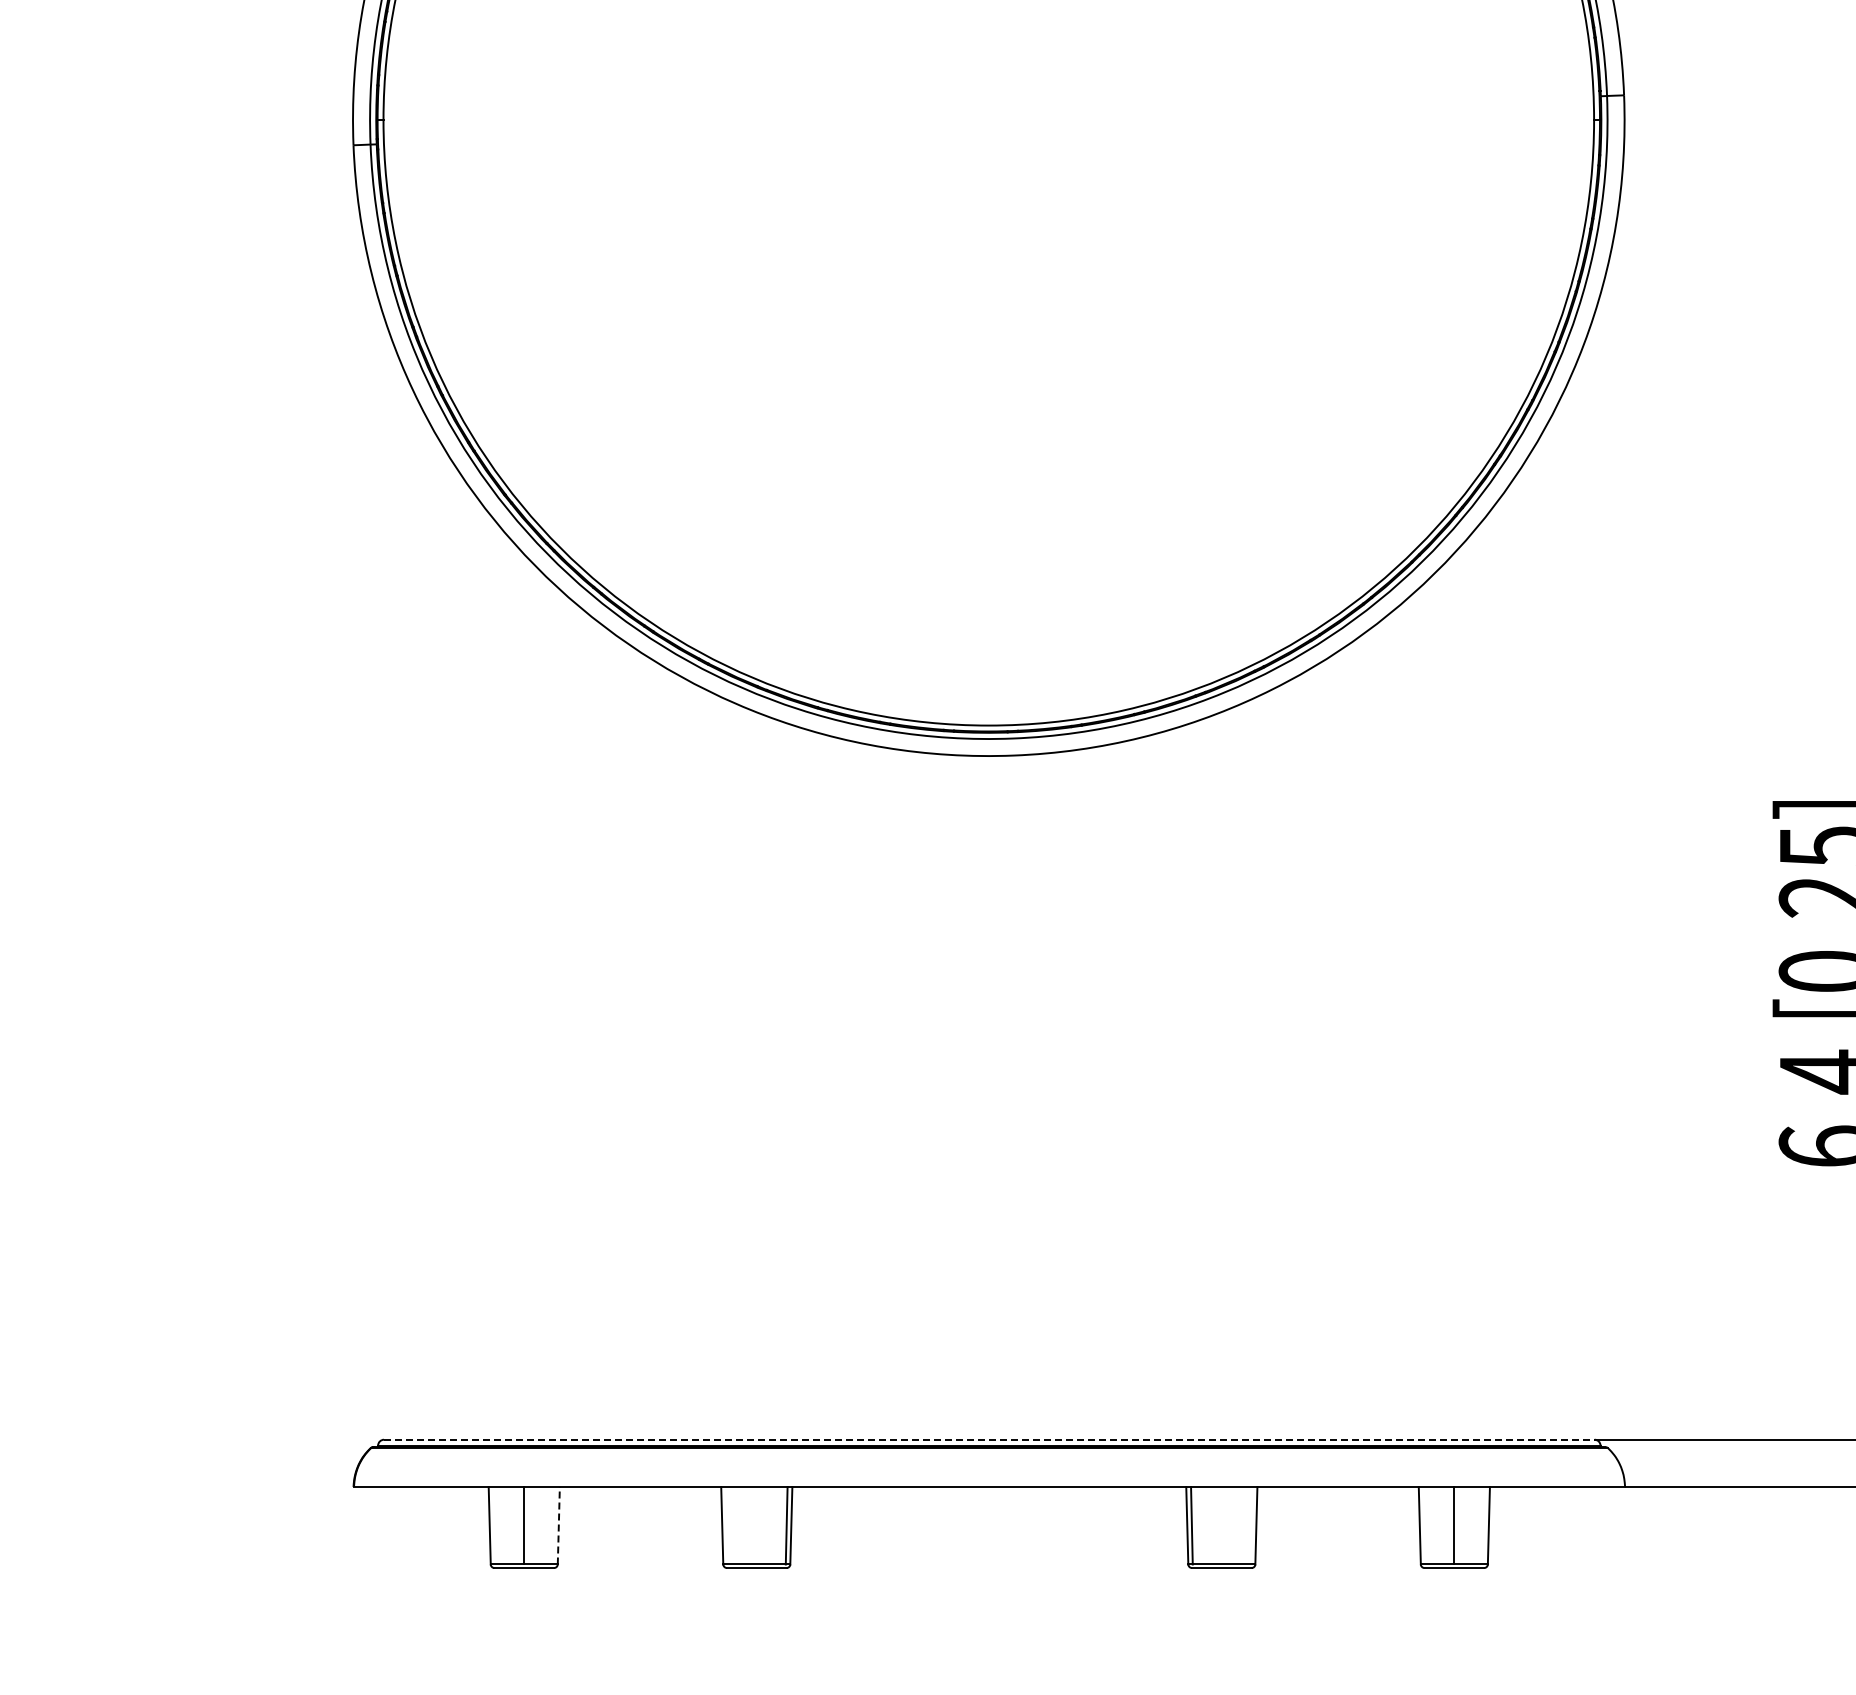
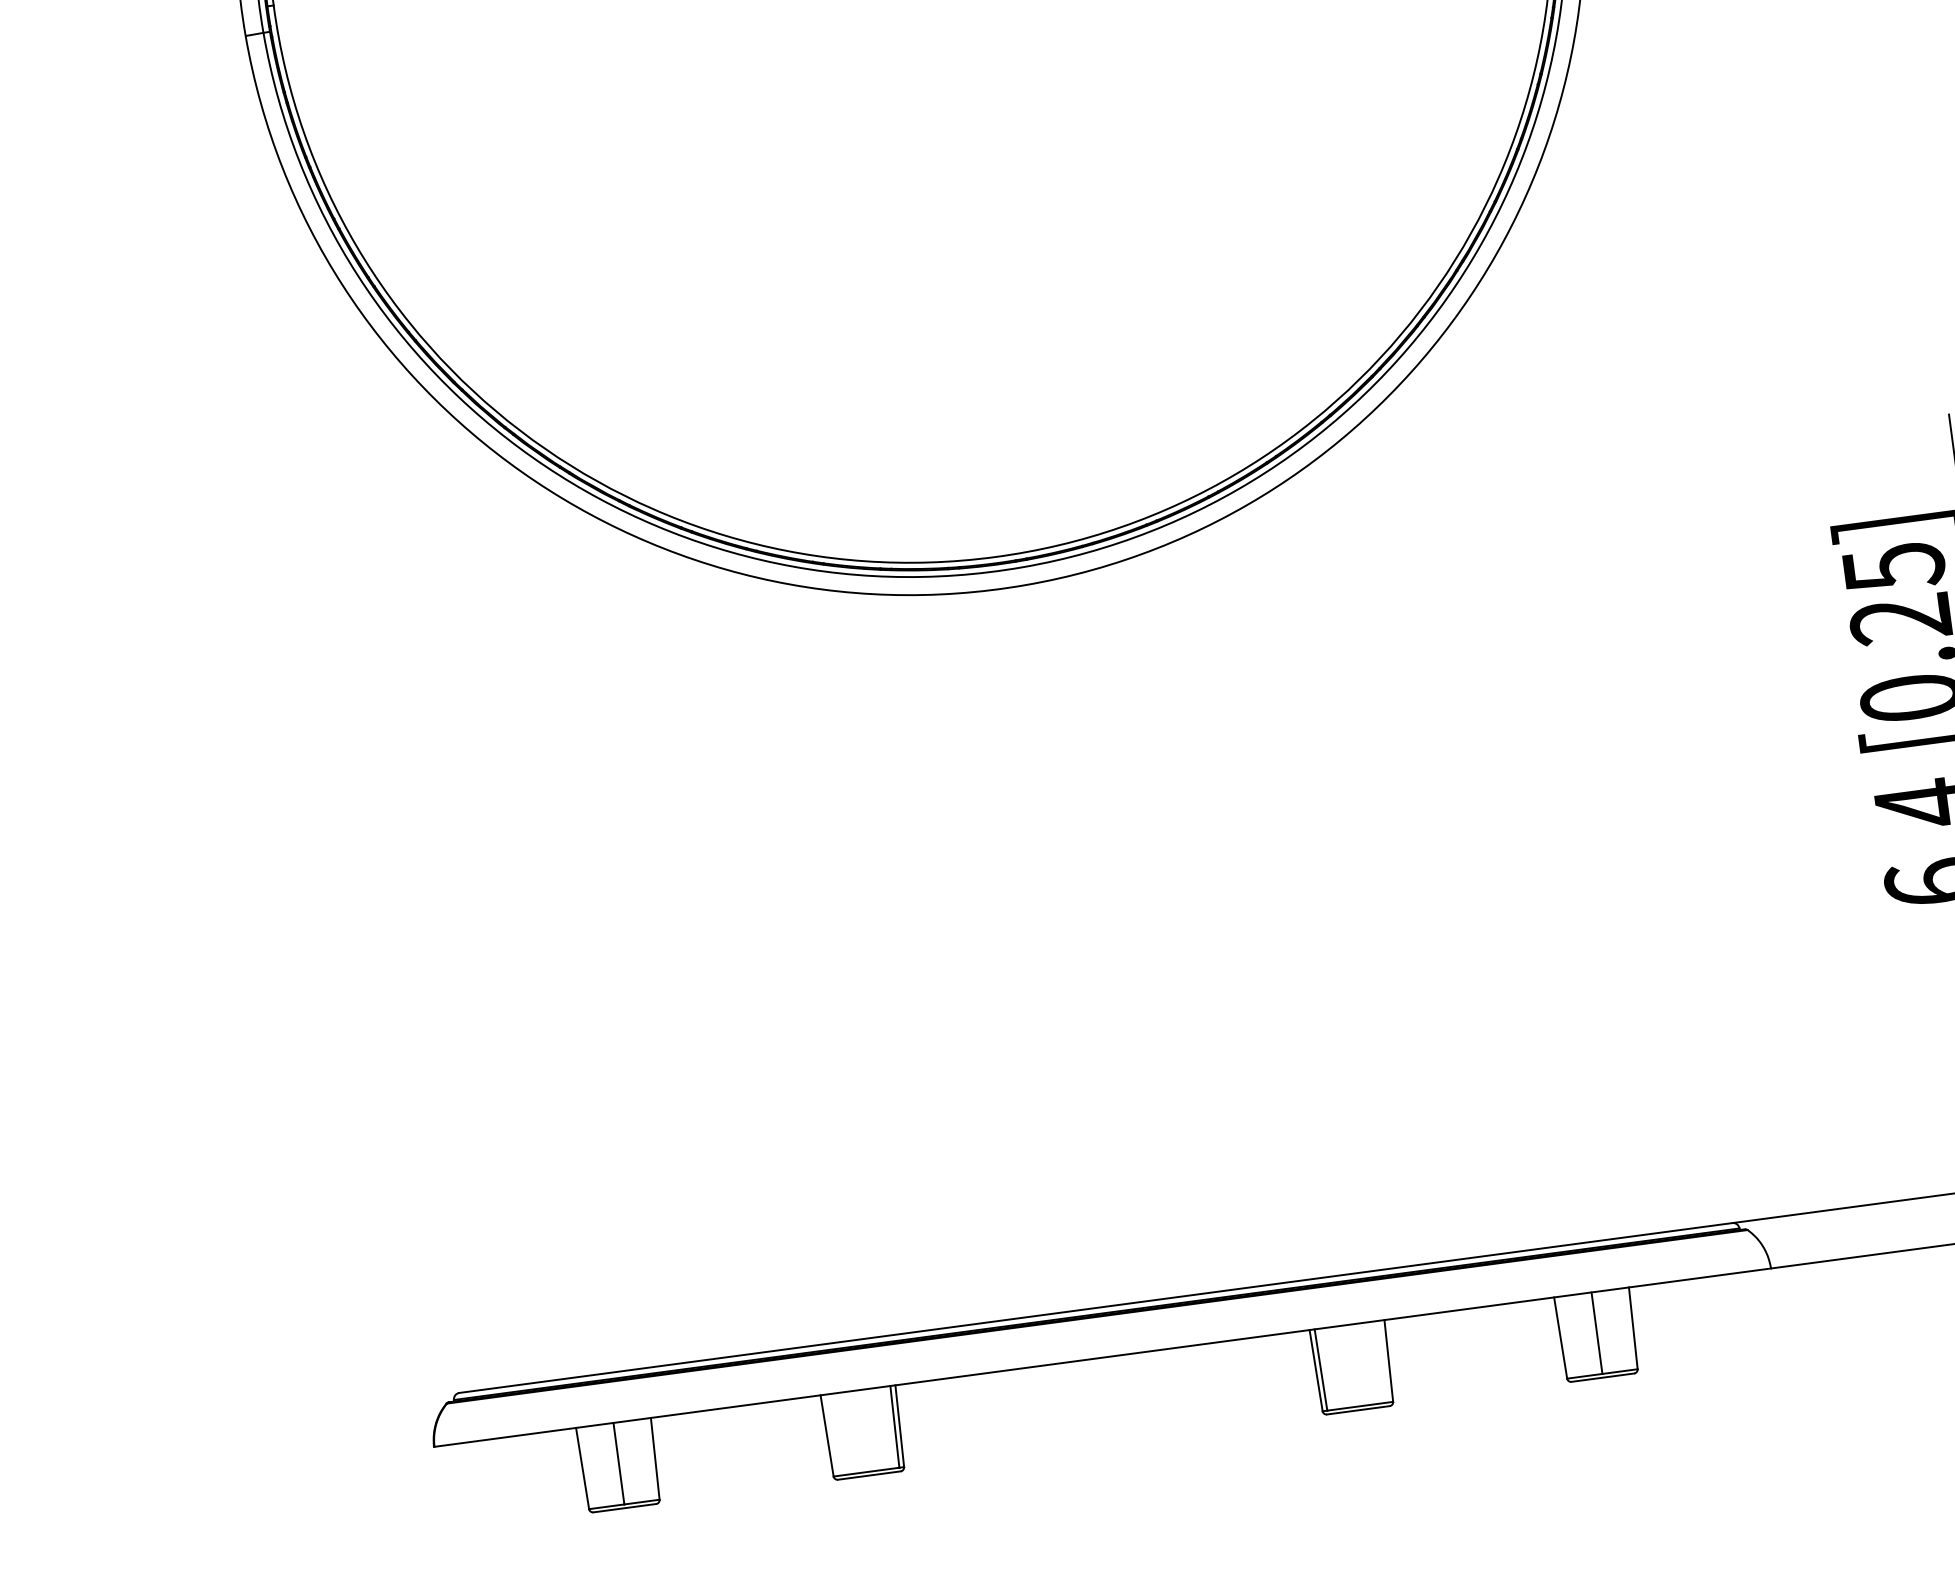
line: (989, 1439) -> (1096, 1307), dashed -> solid
line: (558, 1525) -> (654, 1458), dashed -> solid

